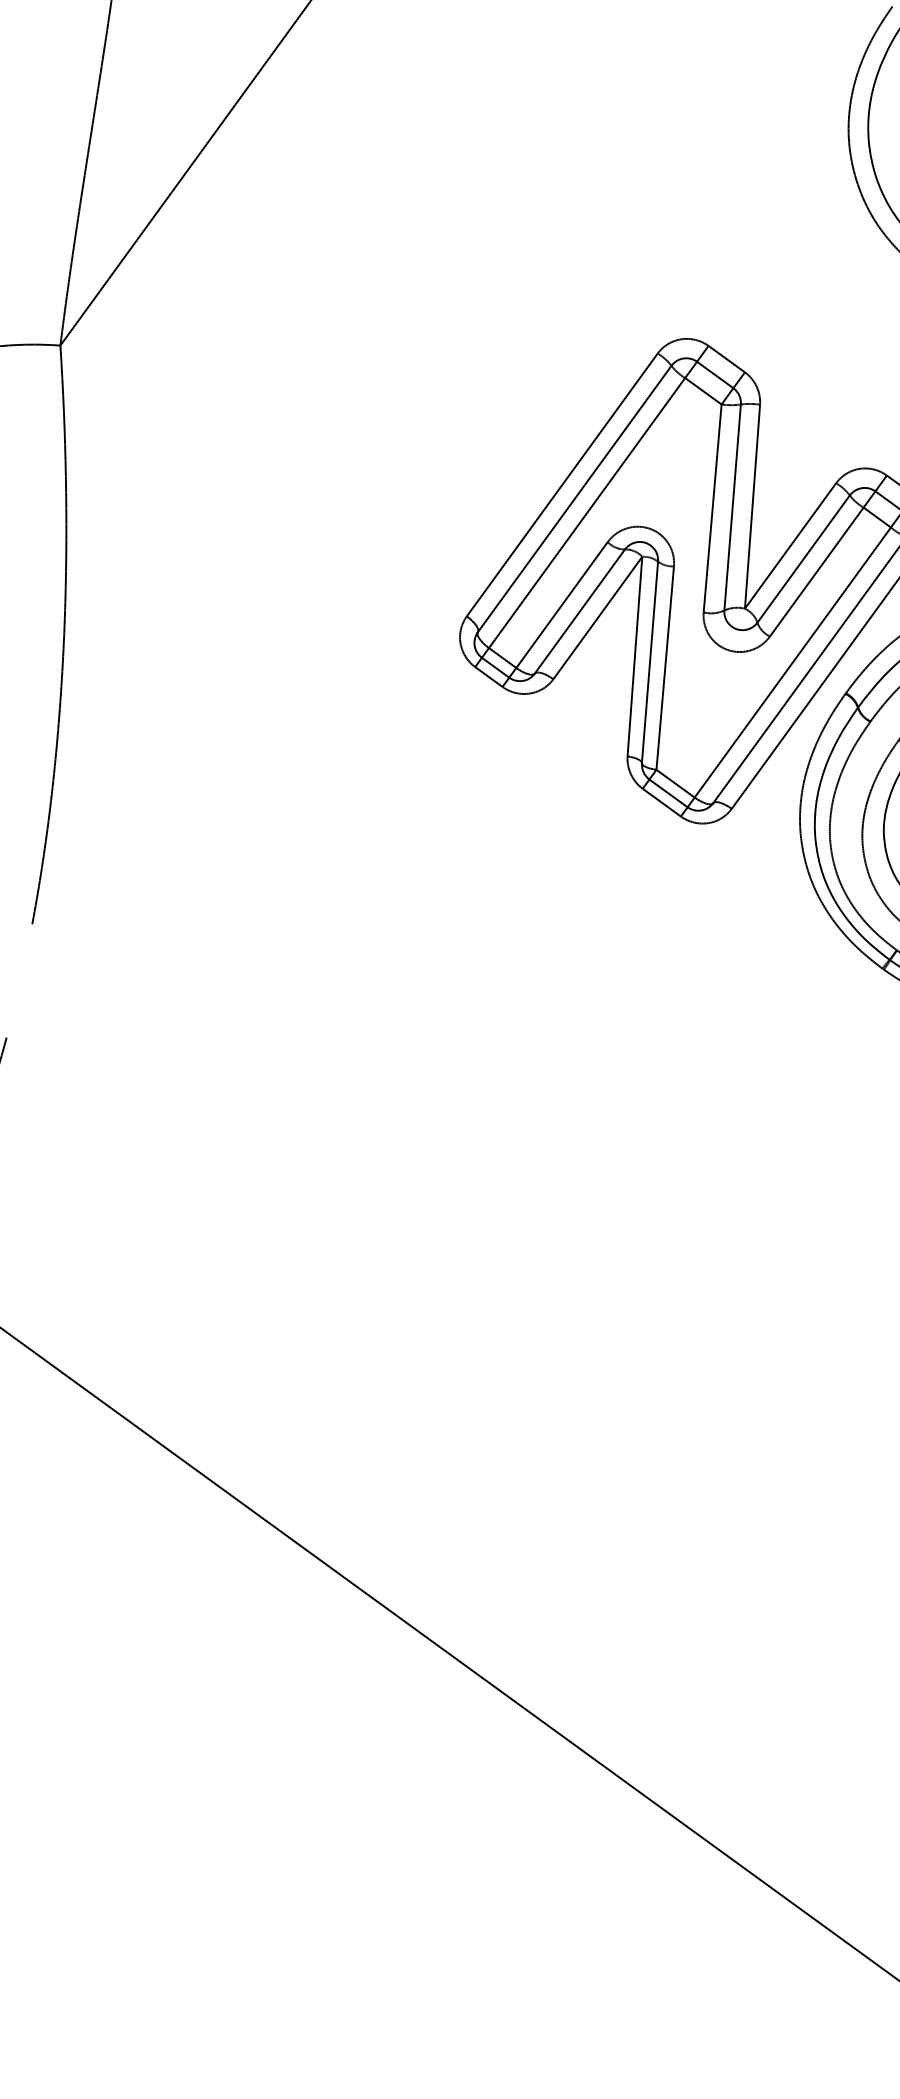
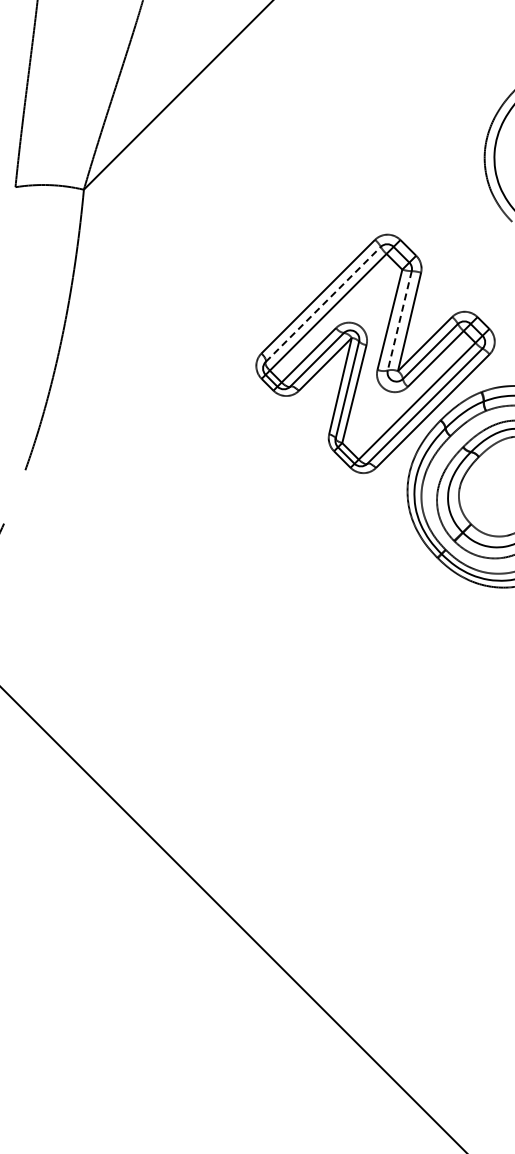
line: (575, 499) -> (323, 304), solid -> dashed
line: (732, 508) -> (399, 321), solid -> dashed

